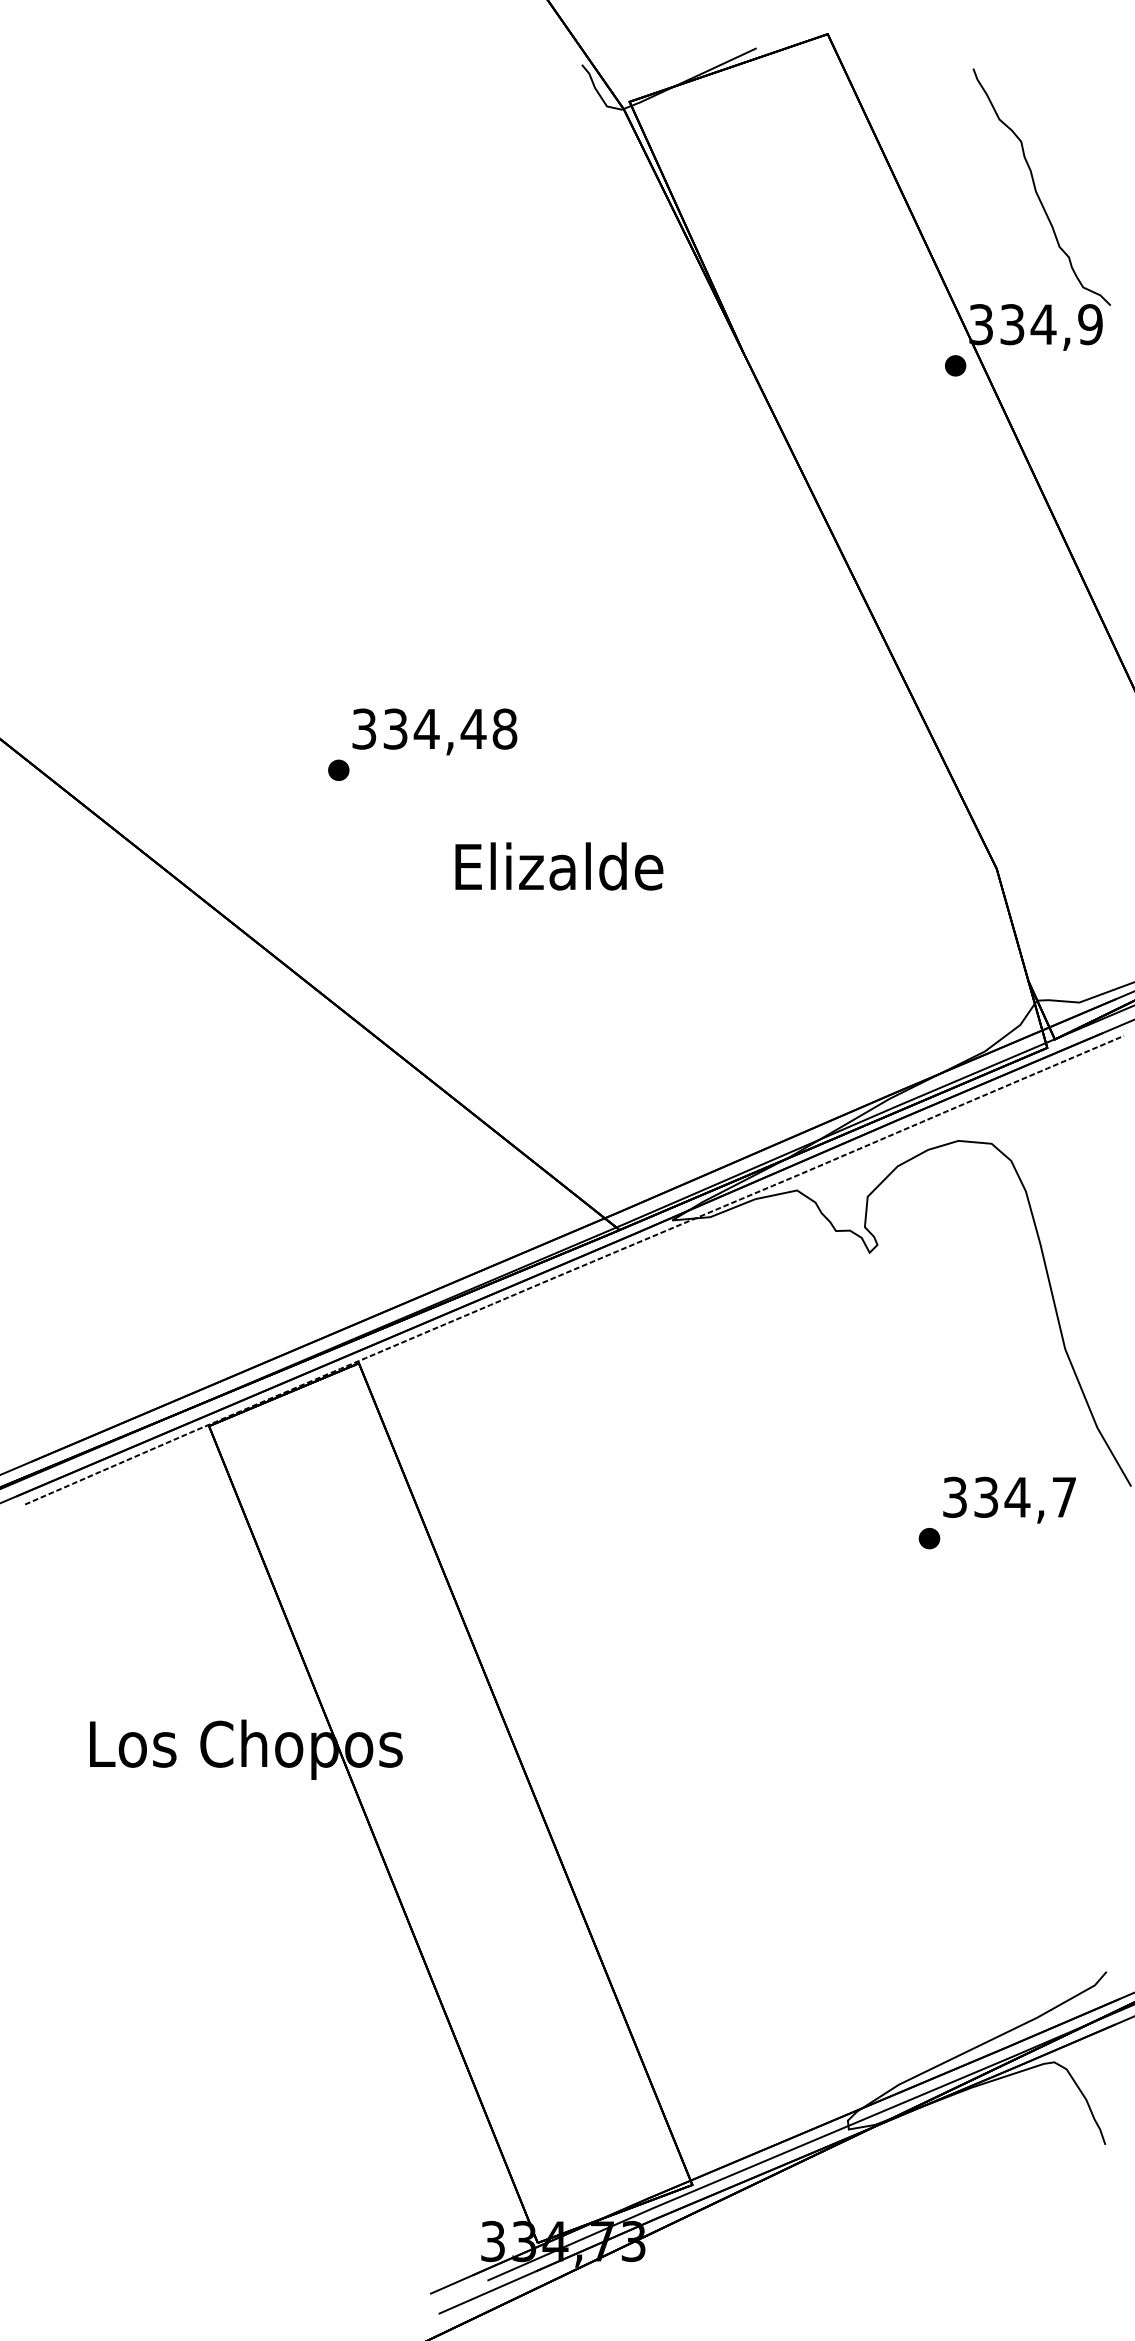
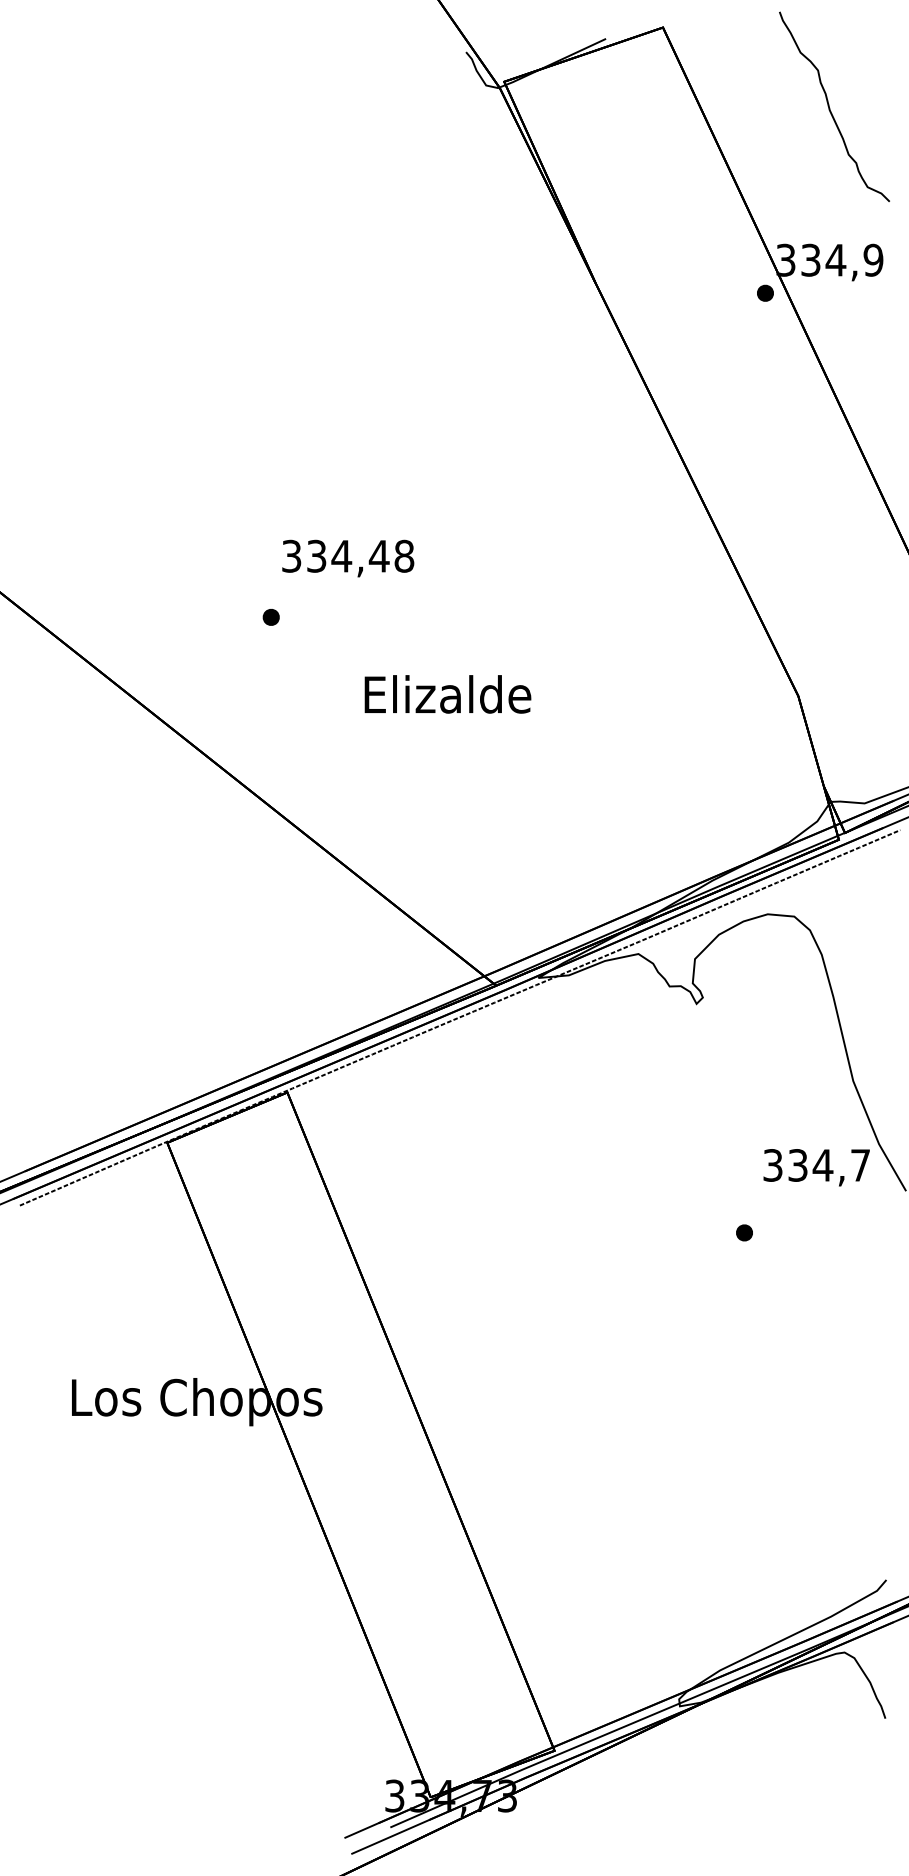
curve: (1036, 188) -> (830, 107), moved
text: (434, 731) -> (347, 558), moved
text: (1009, 1499) -> (816, 1167), moved

